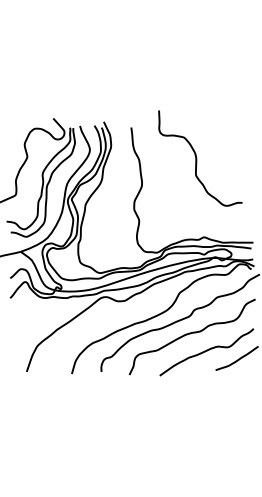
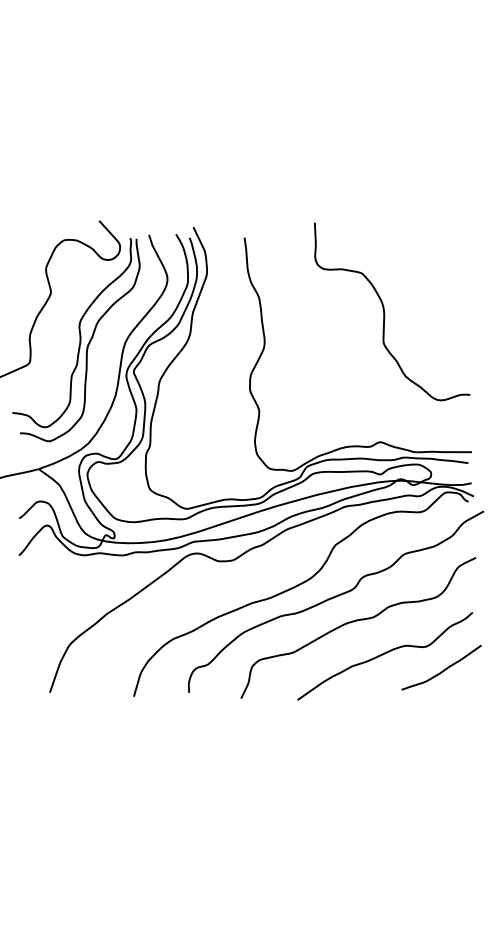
curve: (197, 158) -> (386, 312), moved

